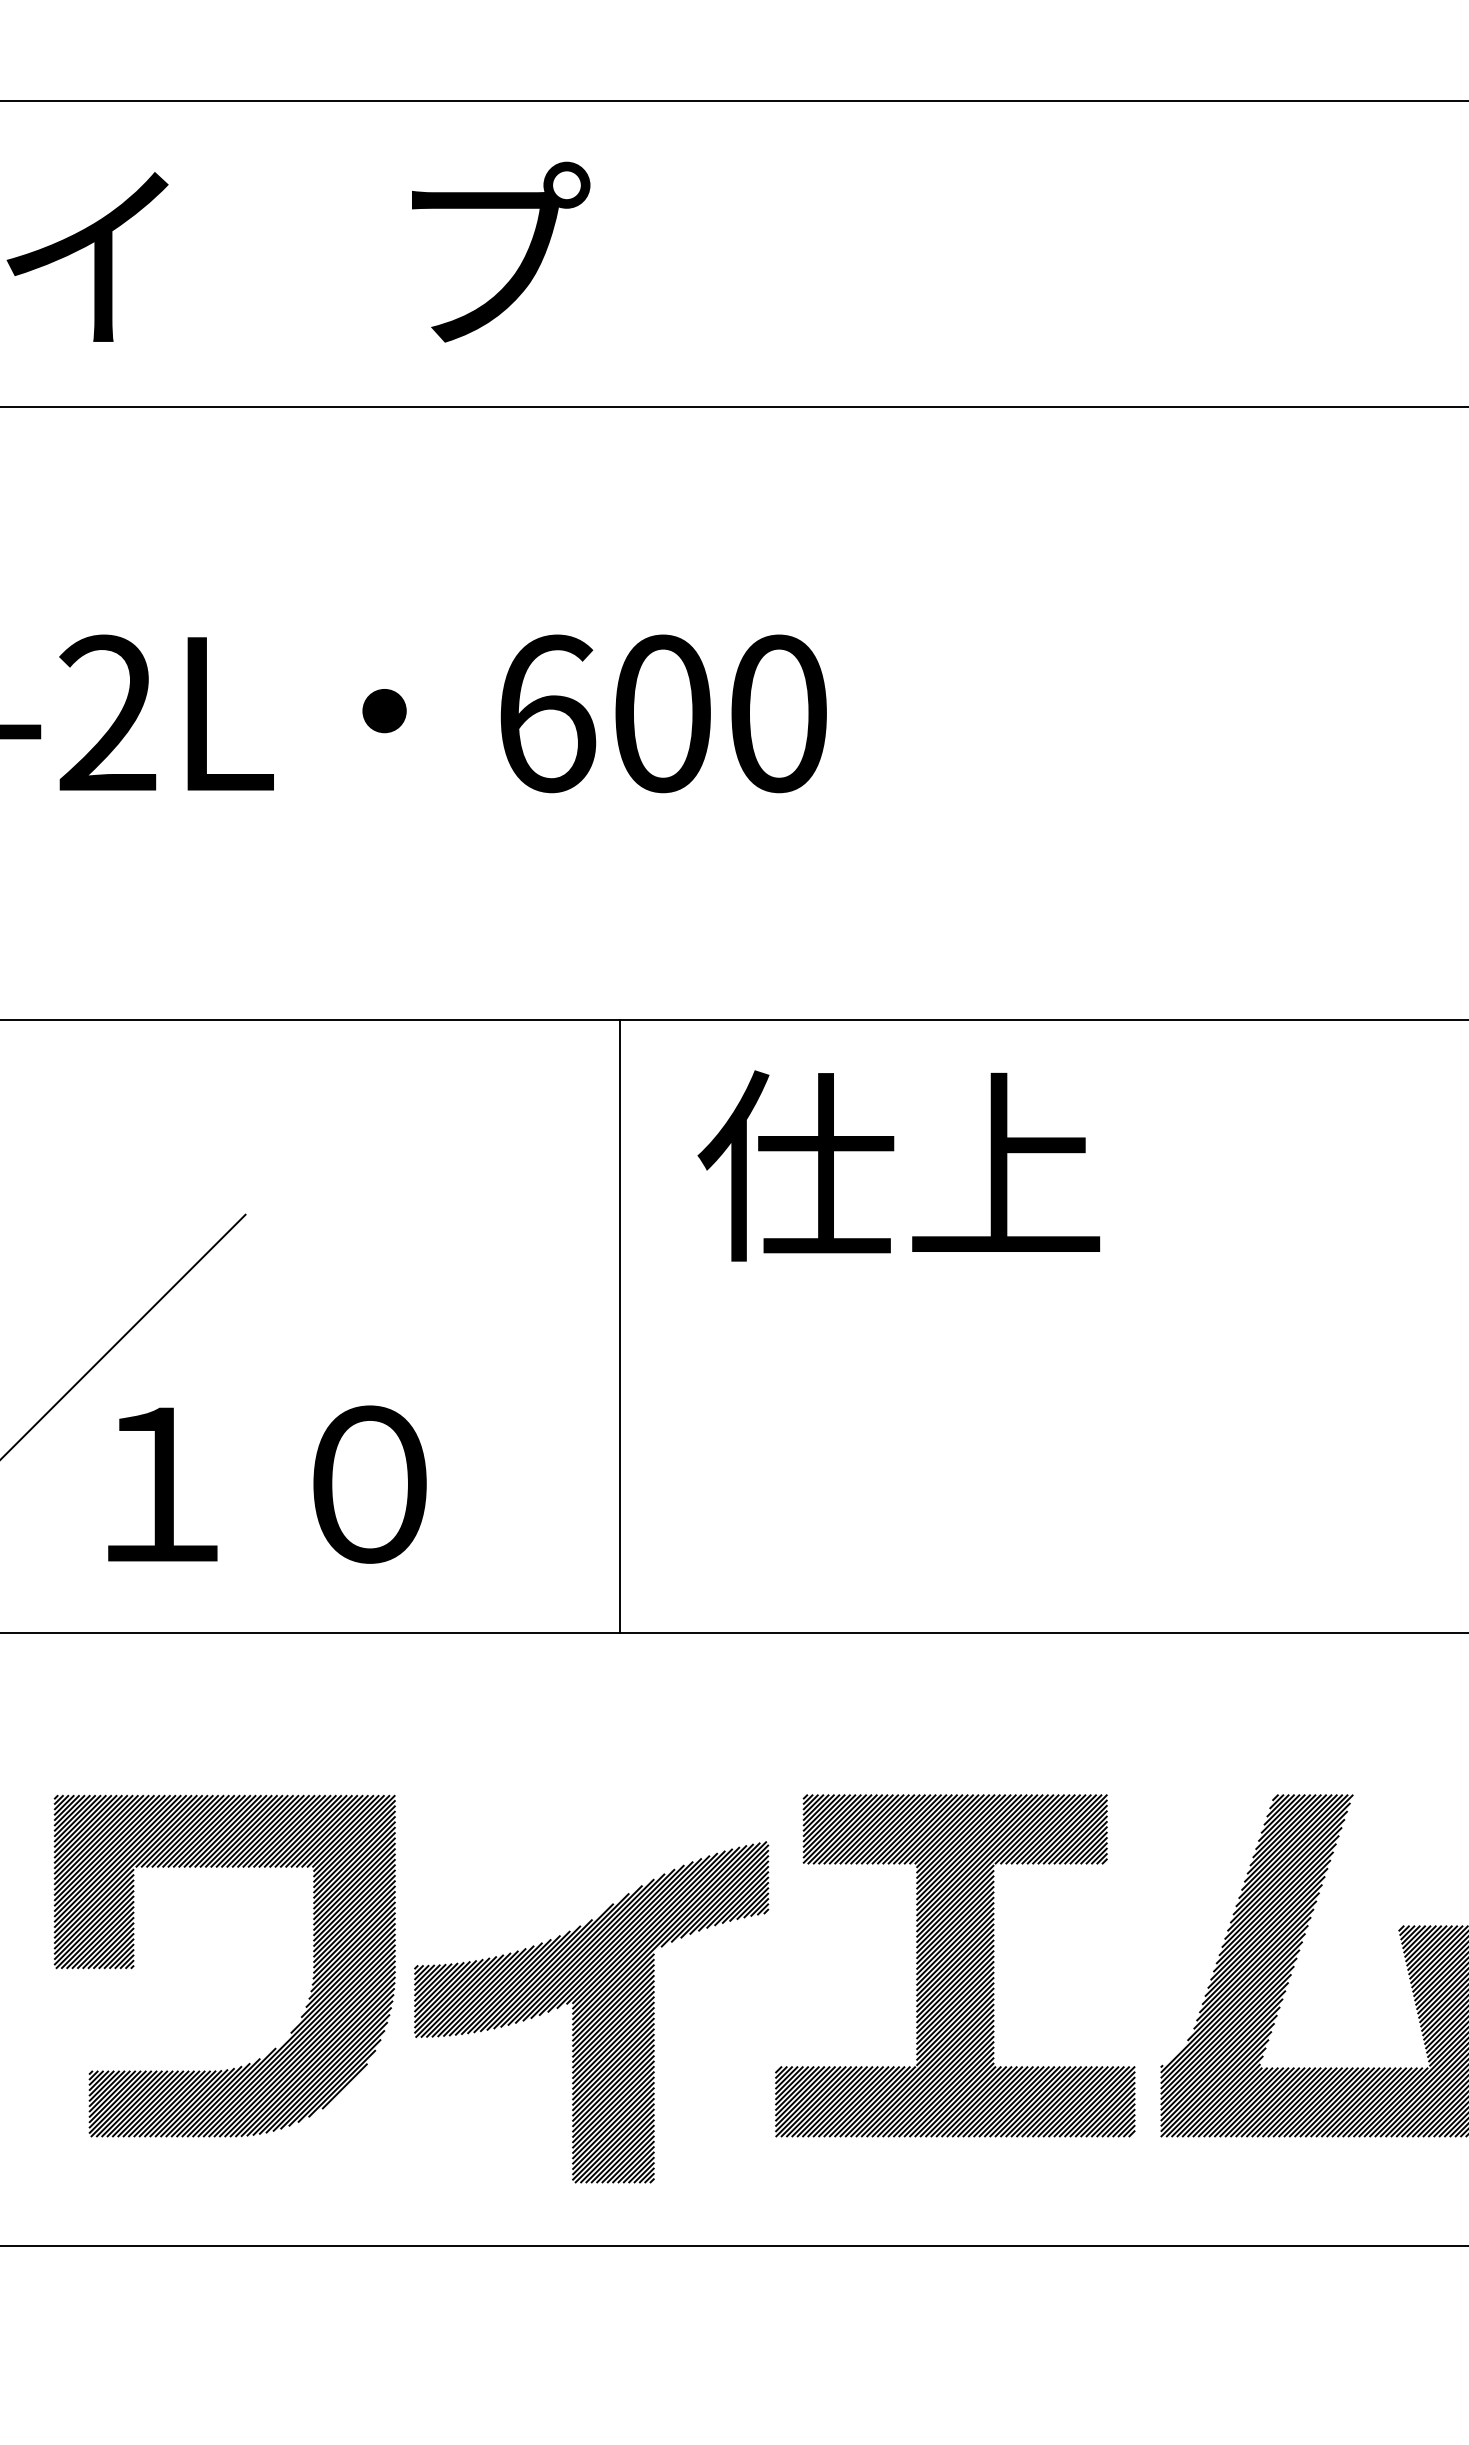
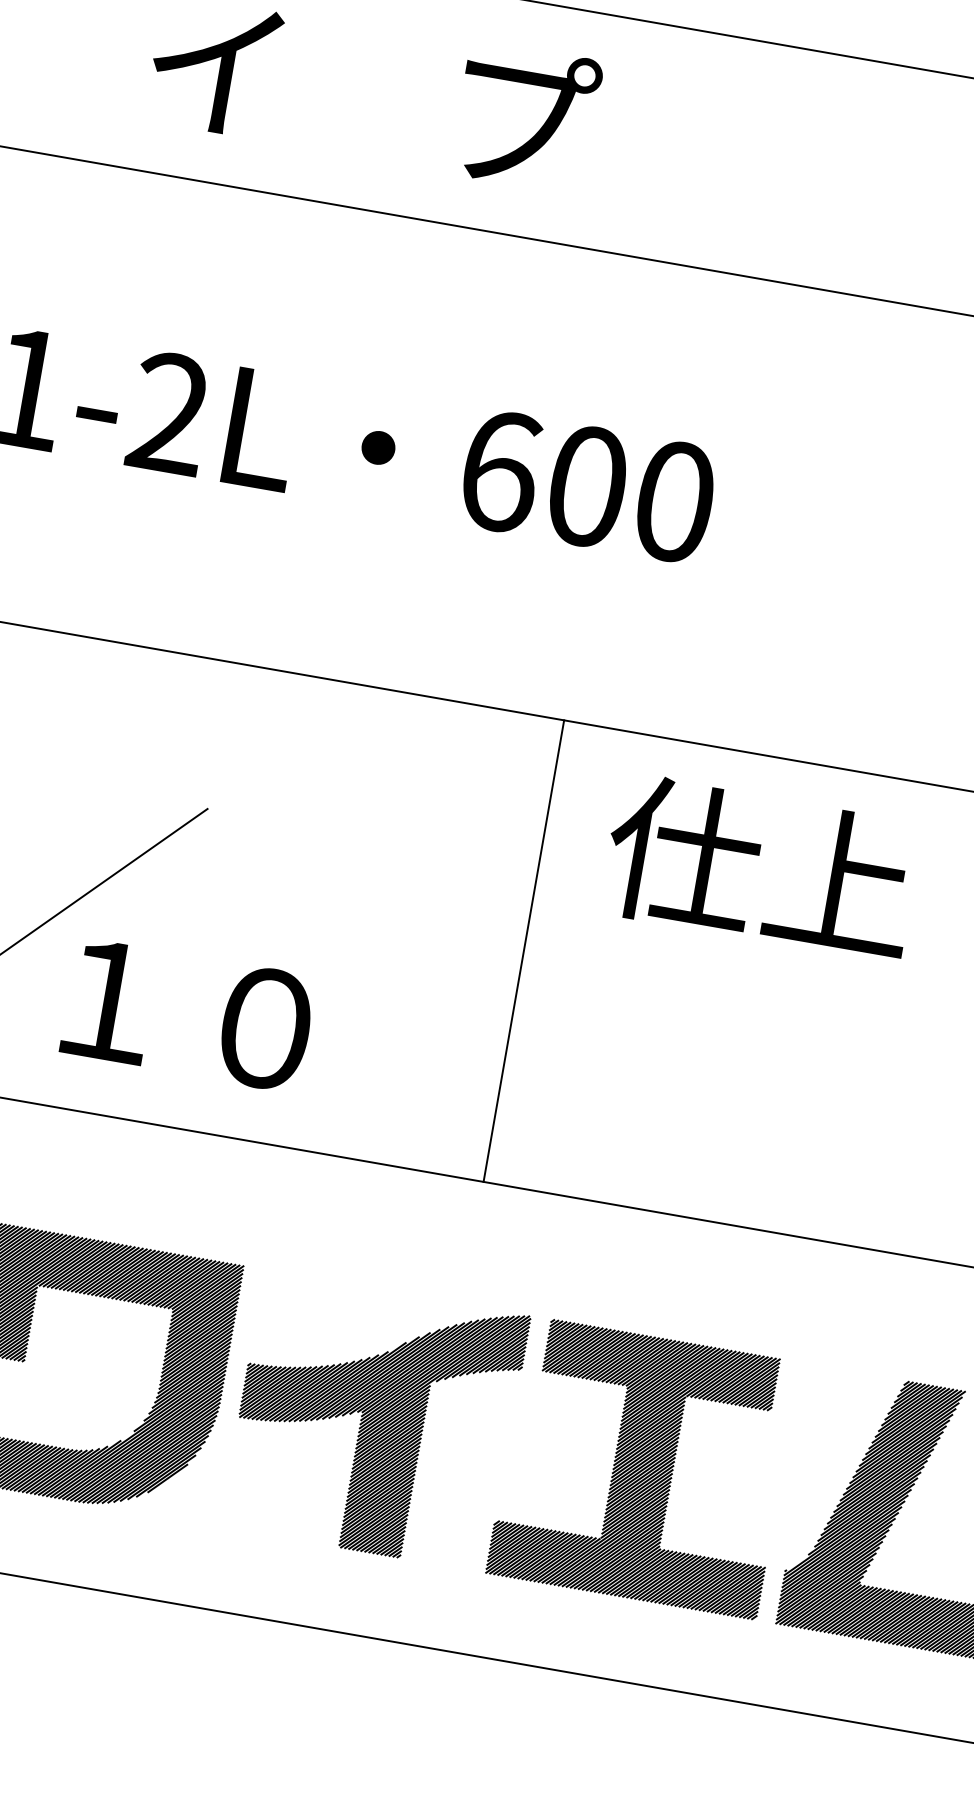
text: (898, 1165) -> (760, 867), moved
line: (620, 1326) -> (524, 950), moved
part: (591, 2012) -> (375, 1421), moved

